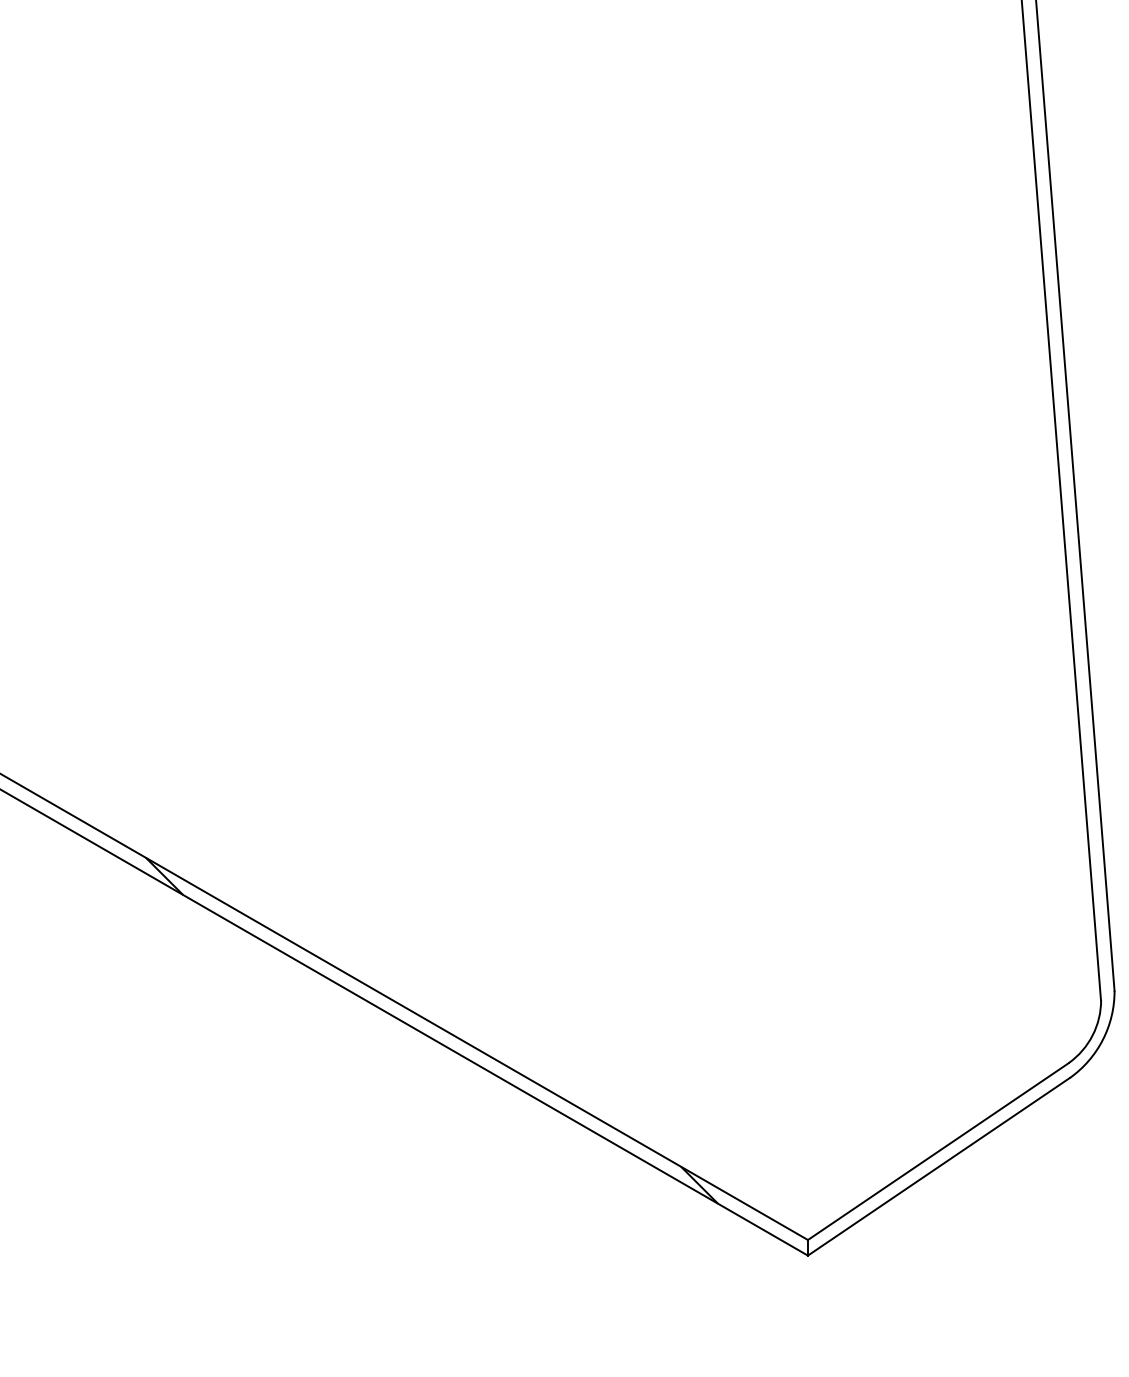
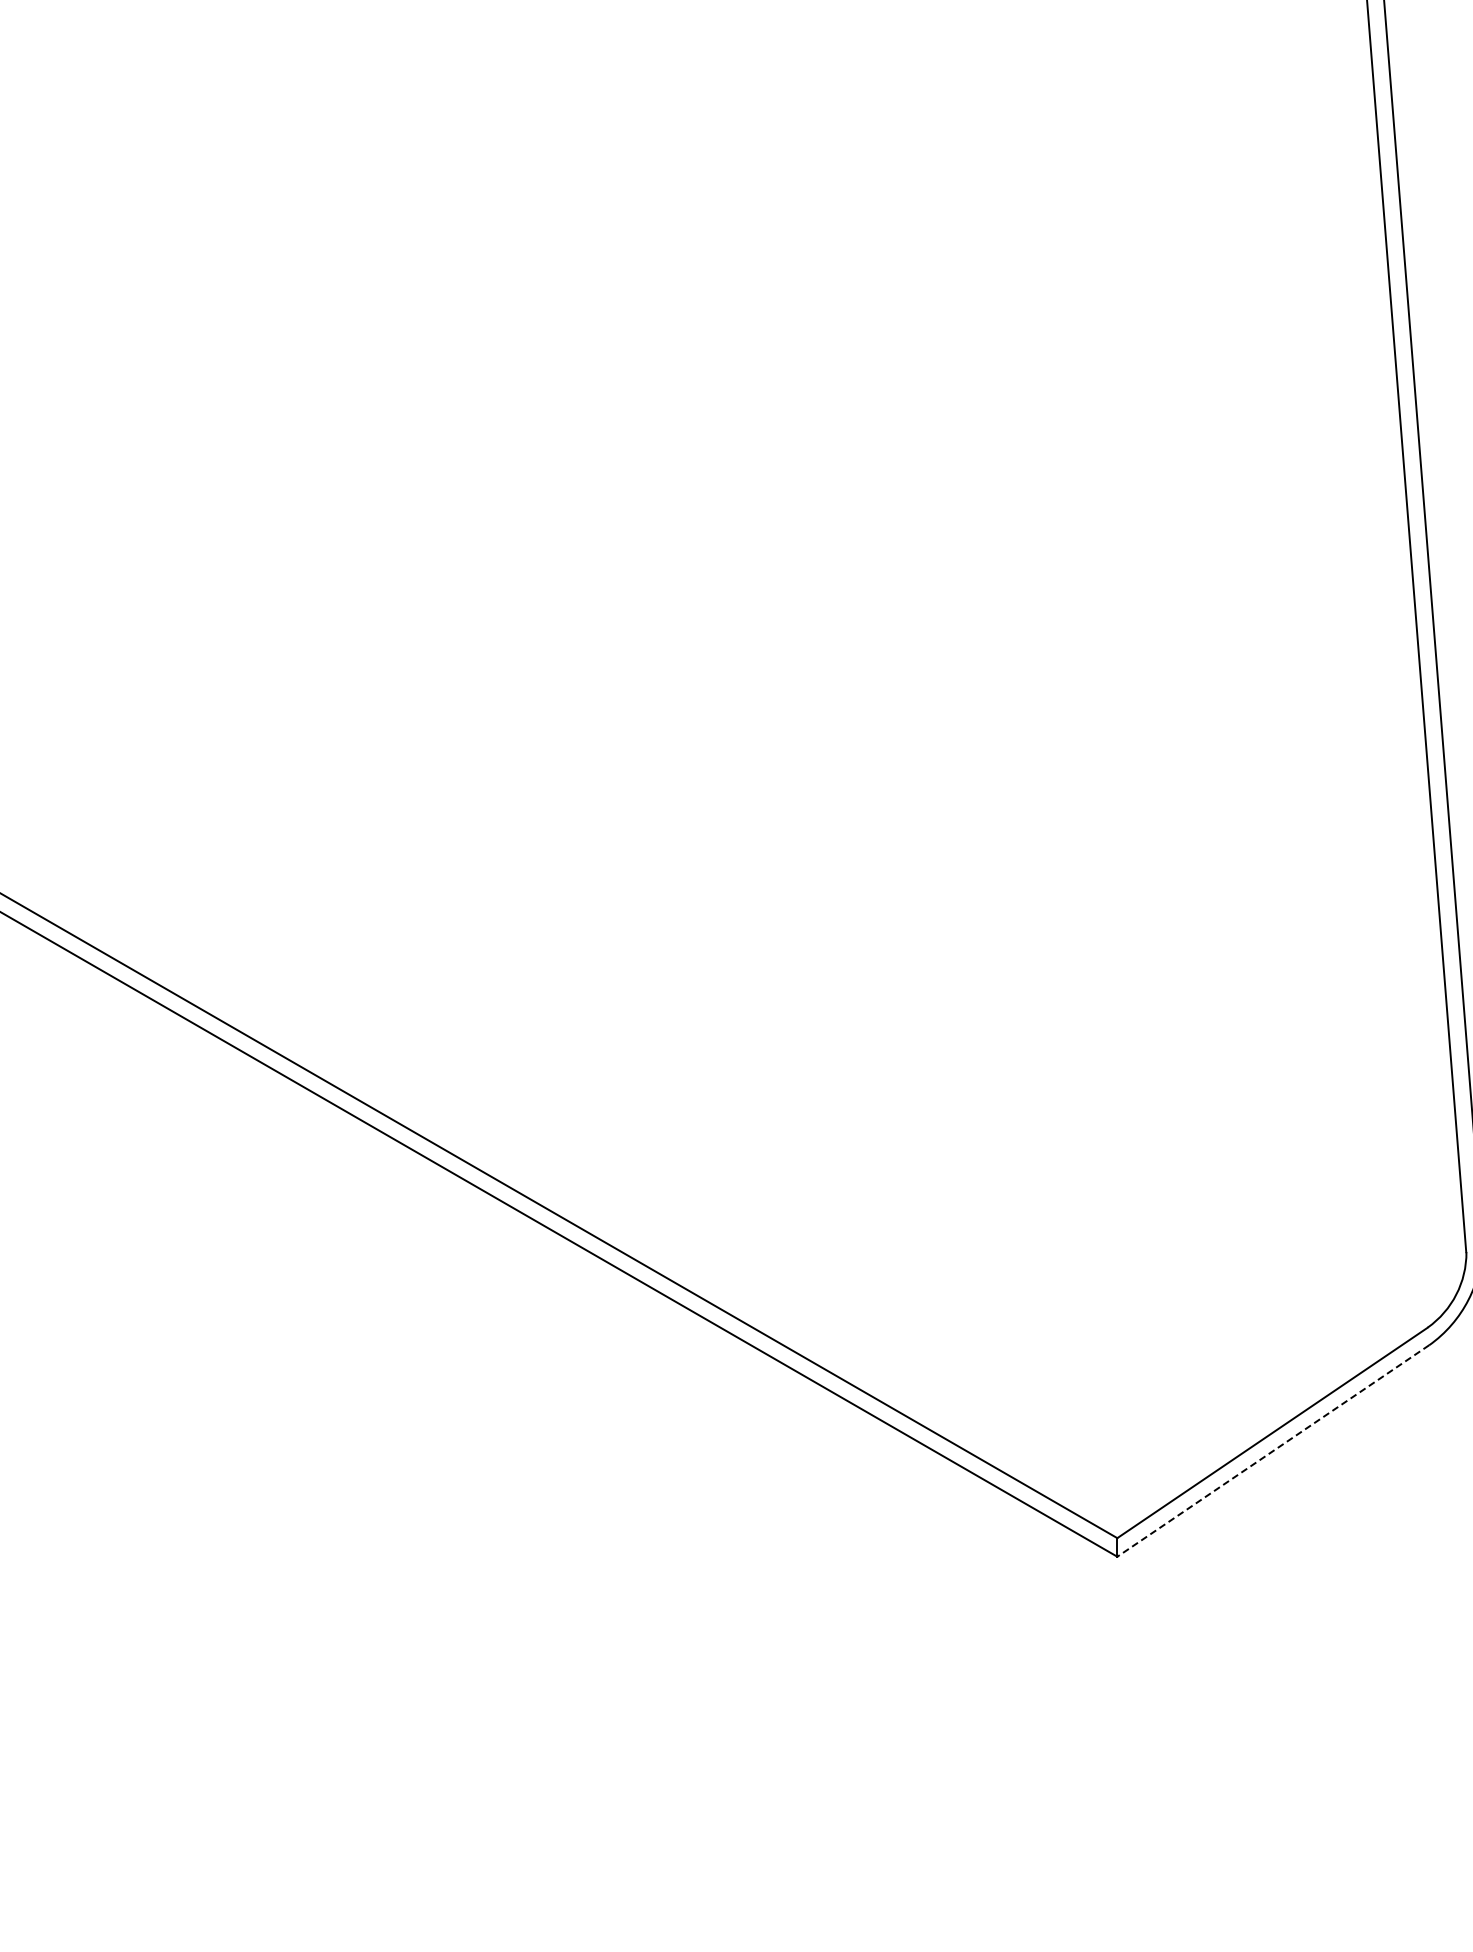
hatch: (431, 1030) -> (669, 1288), removed
line: (938, 1167) -> (1272, 1451), solid -> dashed

